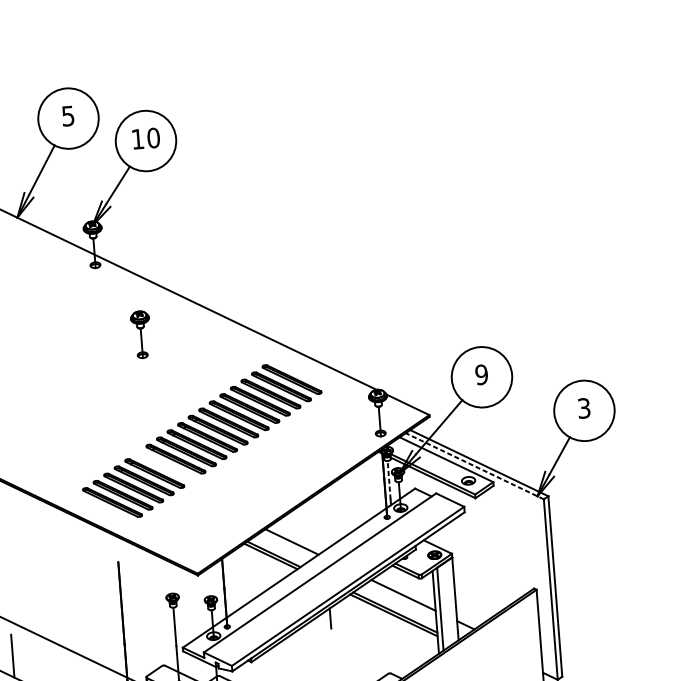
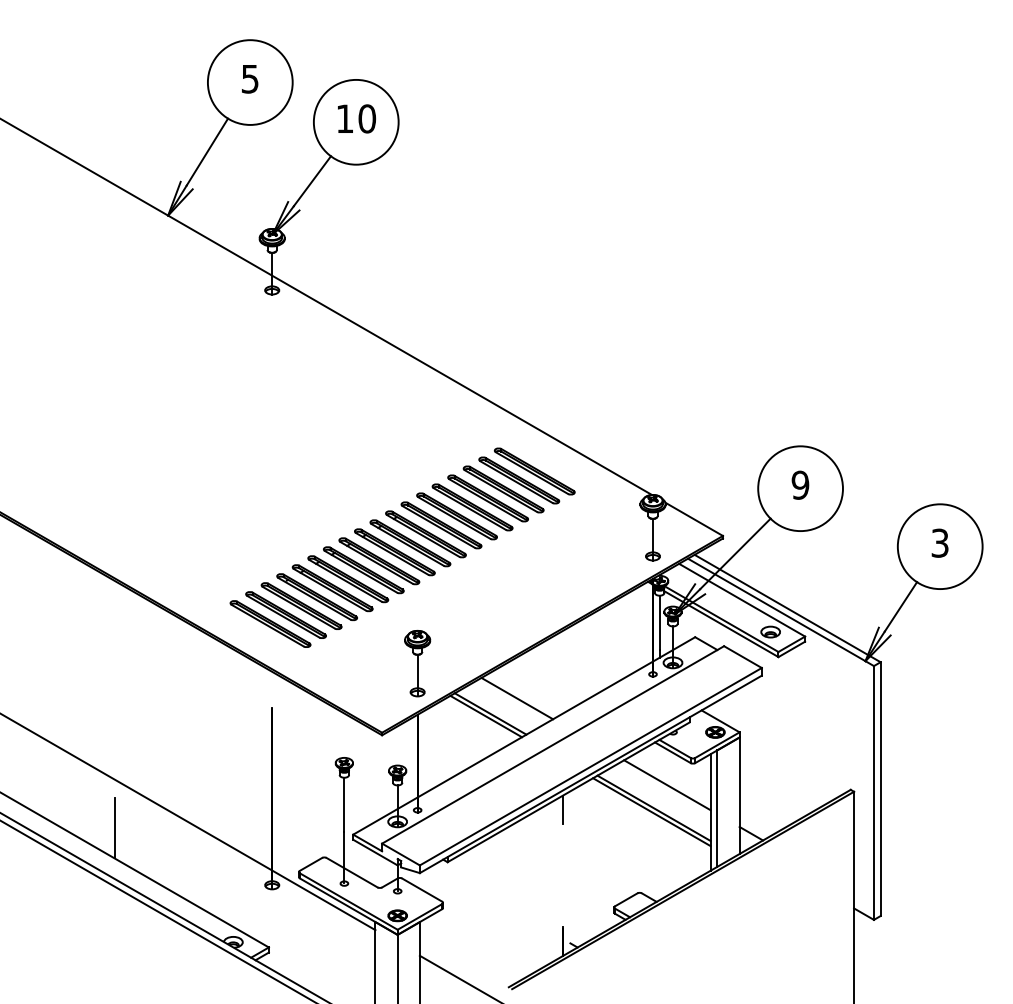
part: (141, 334) -> (417, 663), moved
part: (165, 466) -> (348, 579), added
line: (474, 466) -> (780, 612), dashed -> solid
line: (388, 480) -> (659, 622), dashed -> solid

